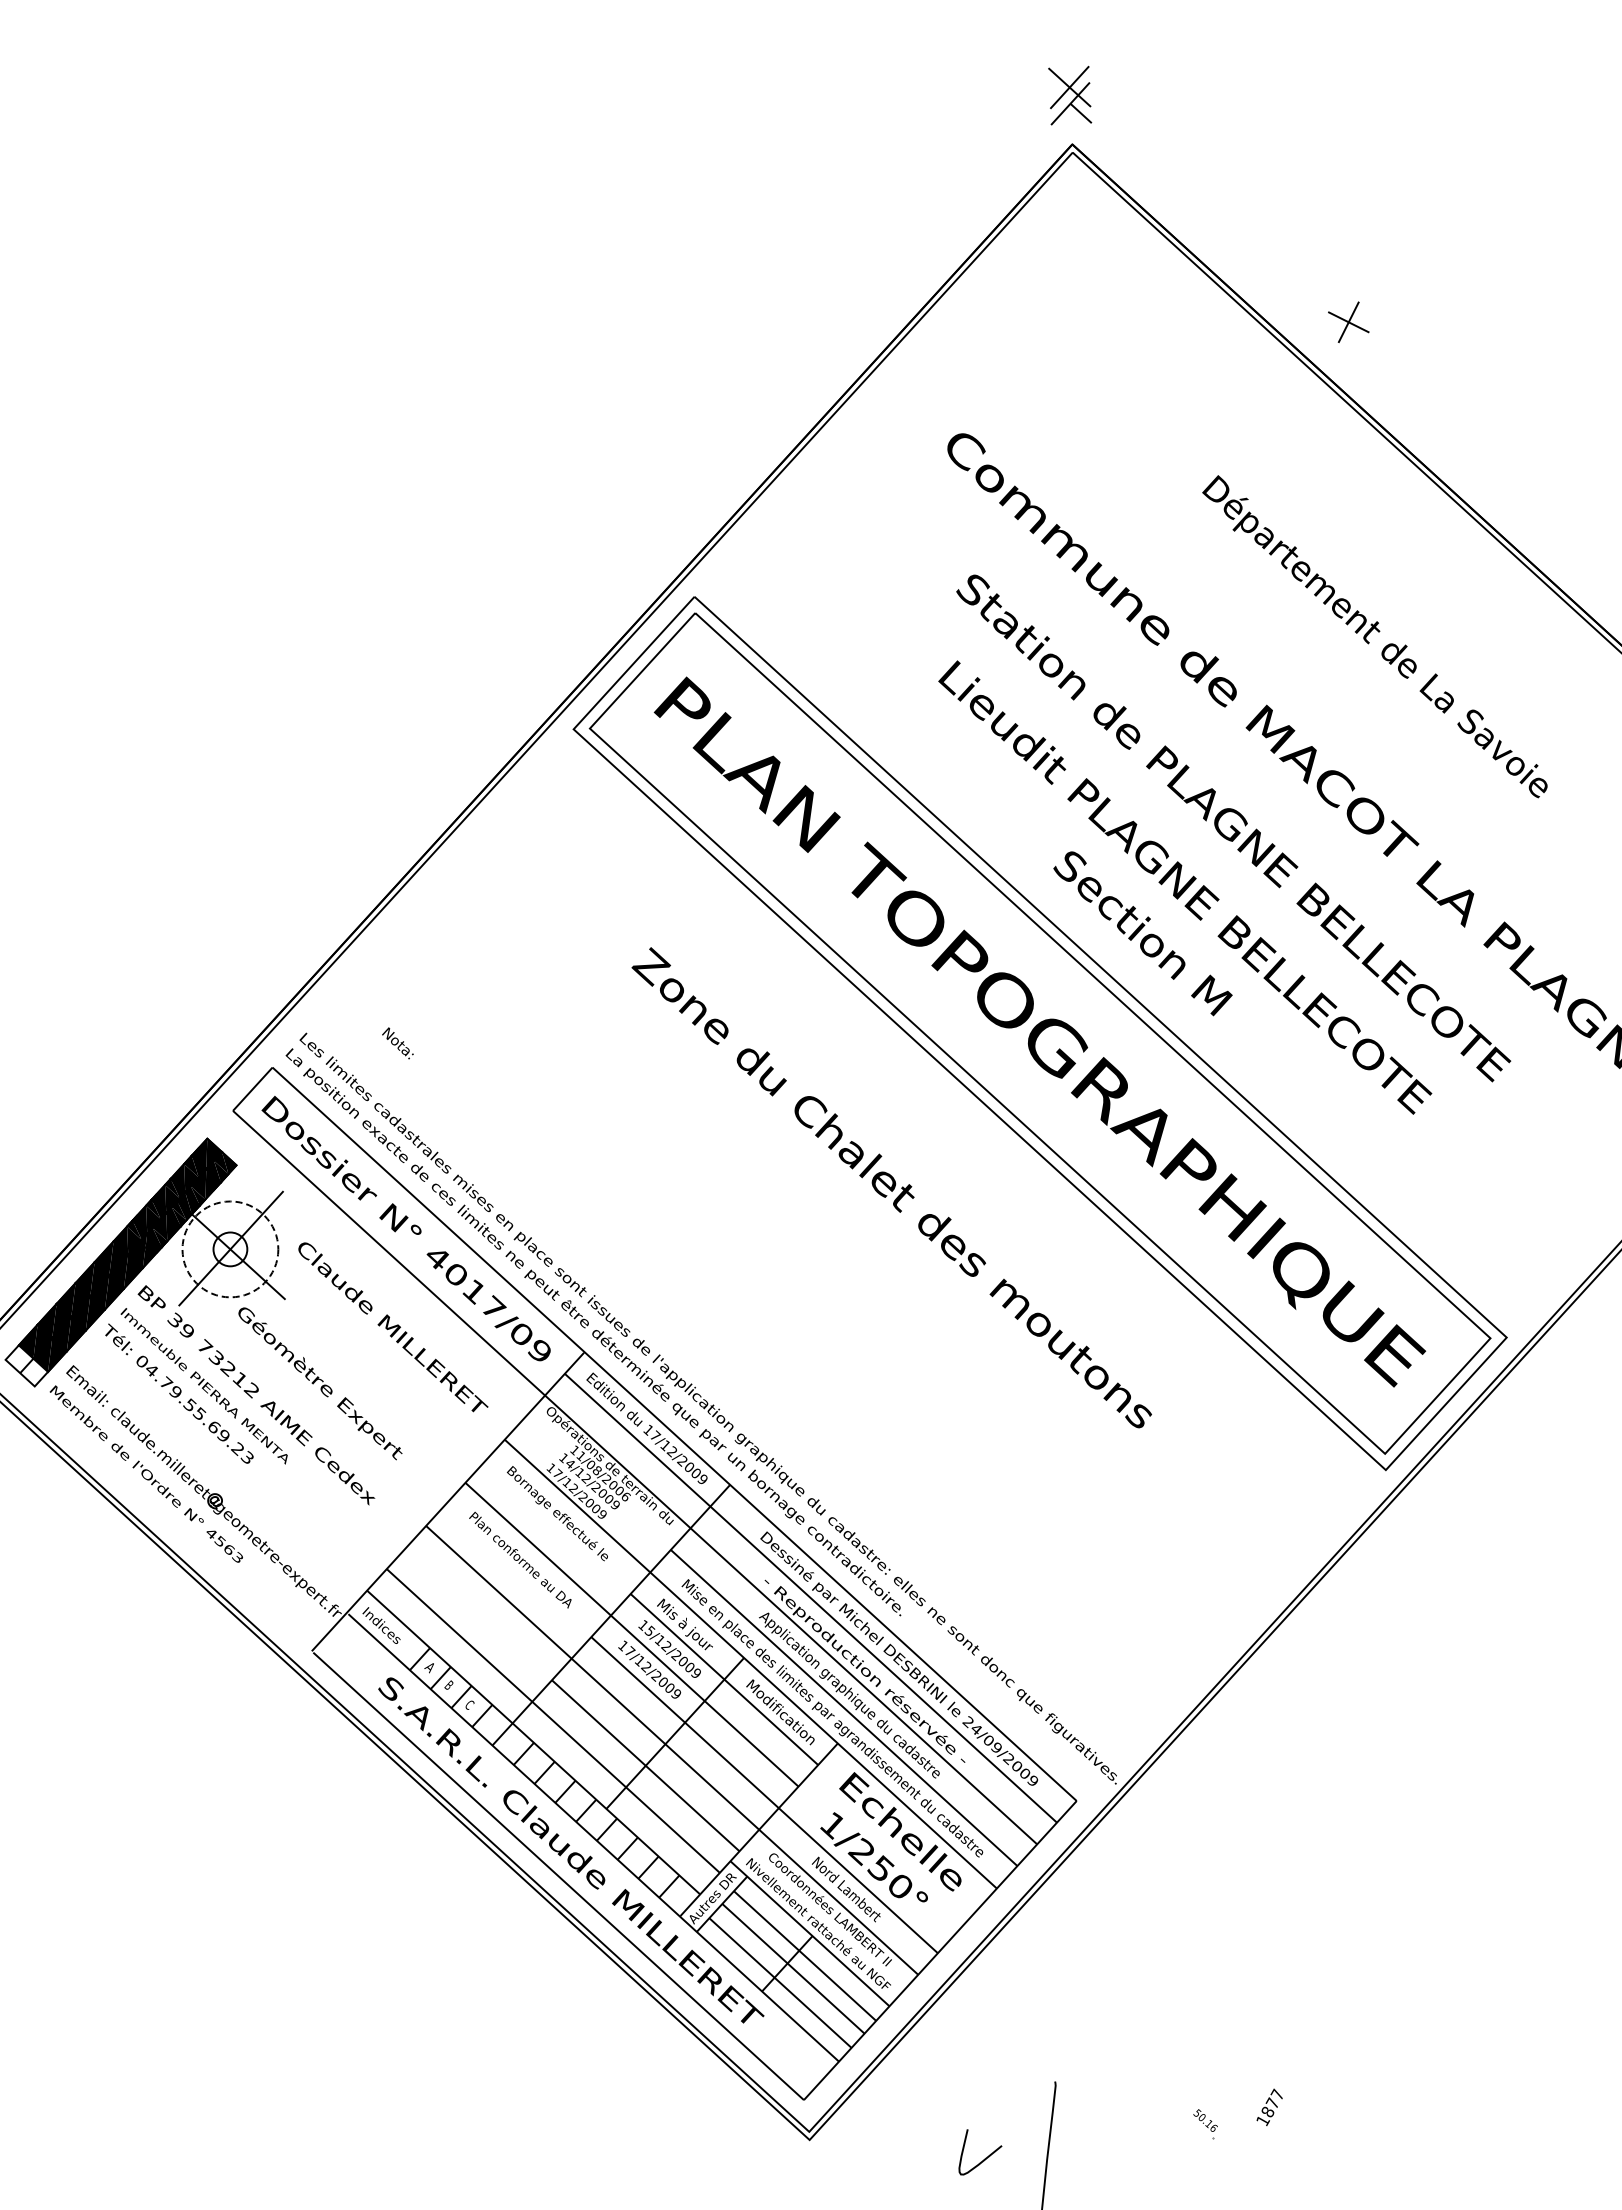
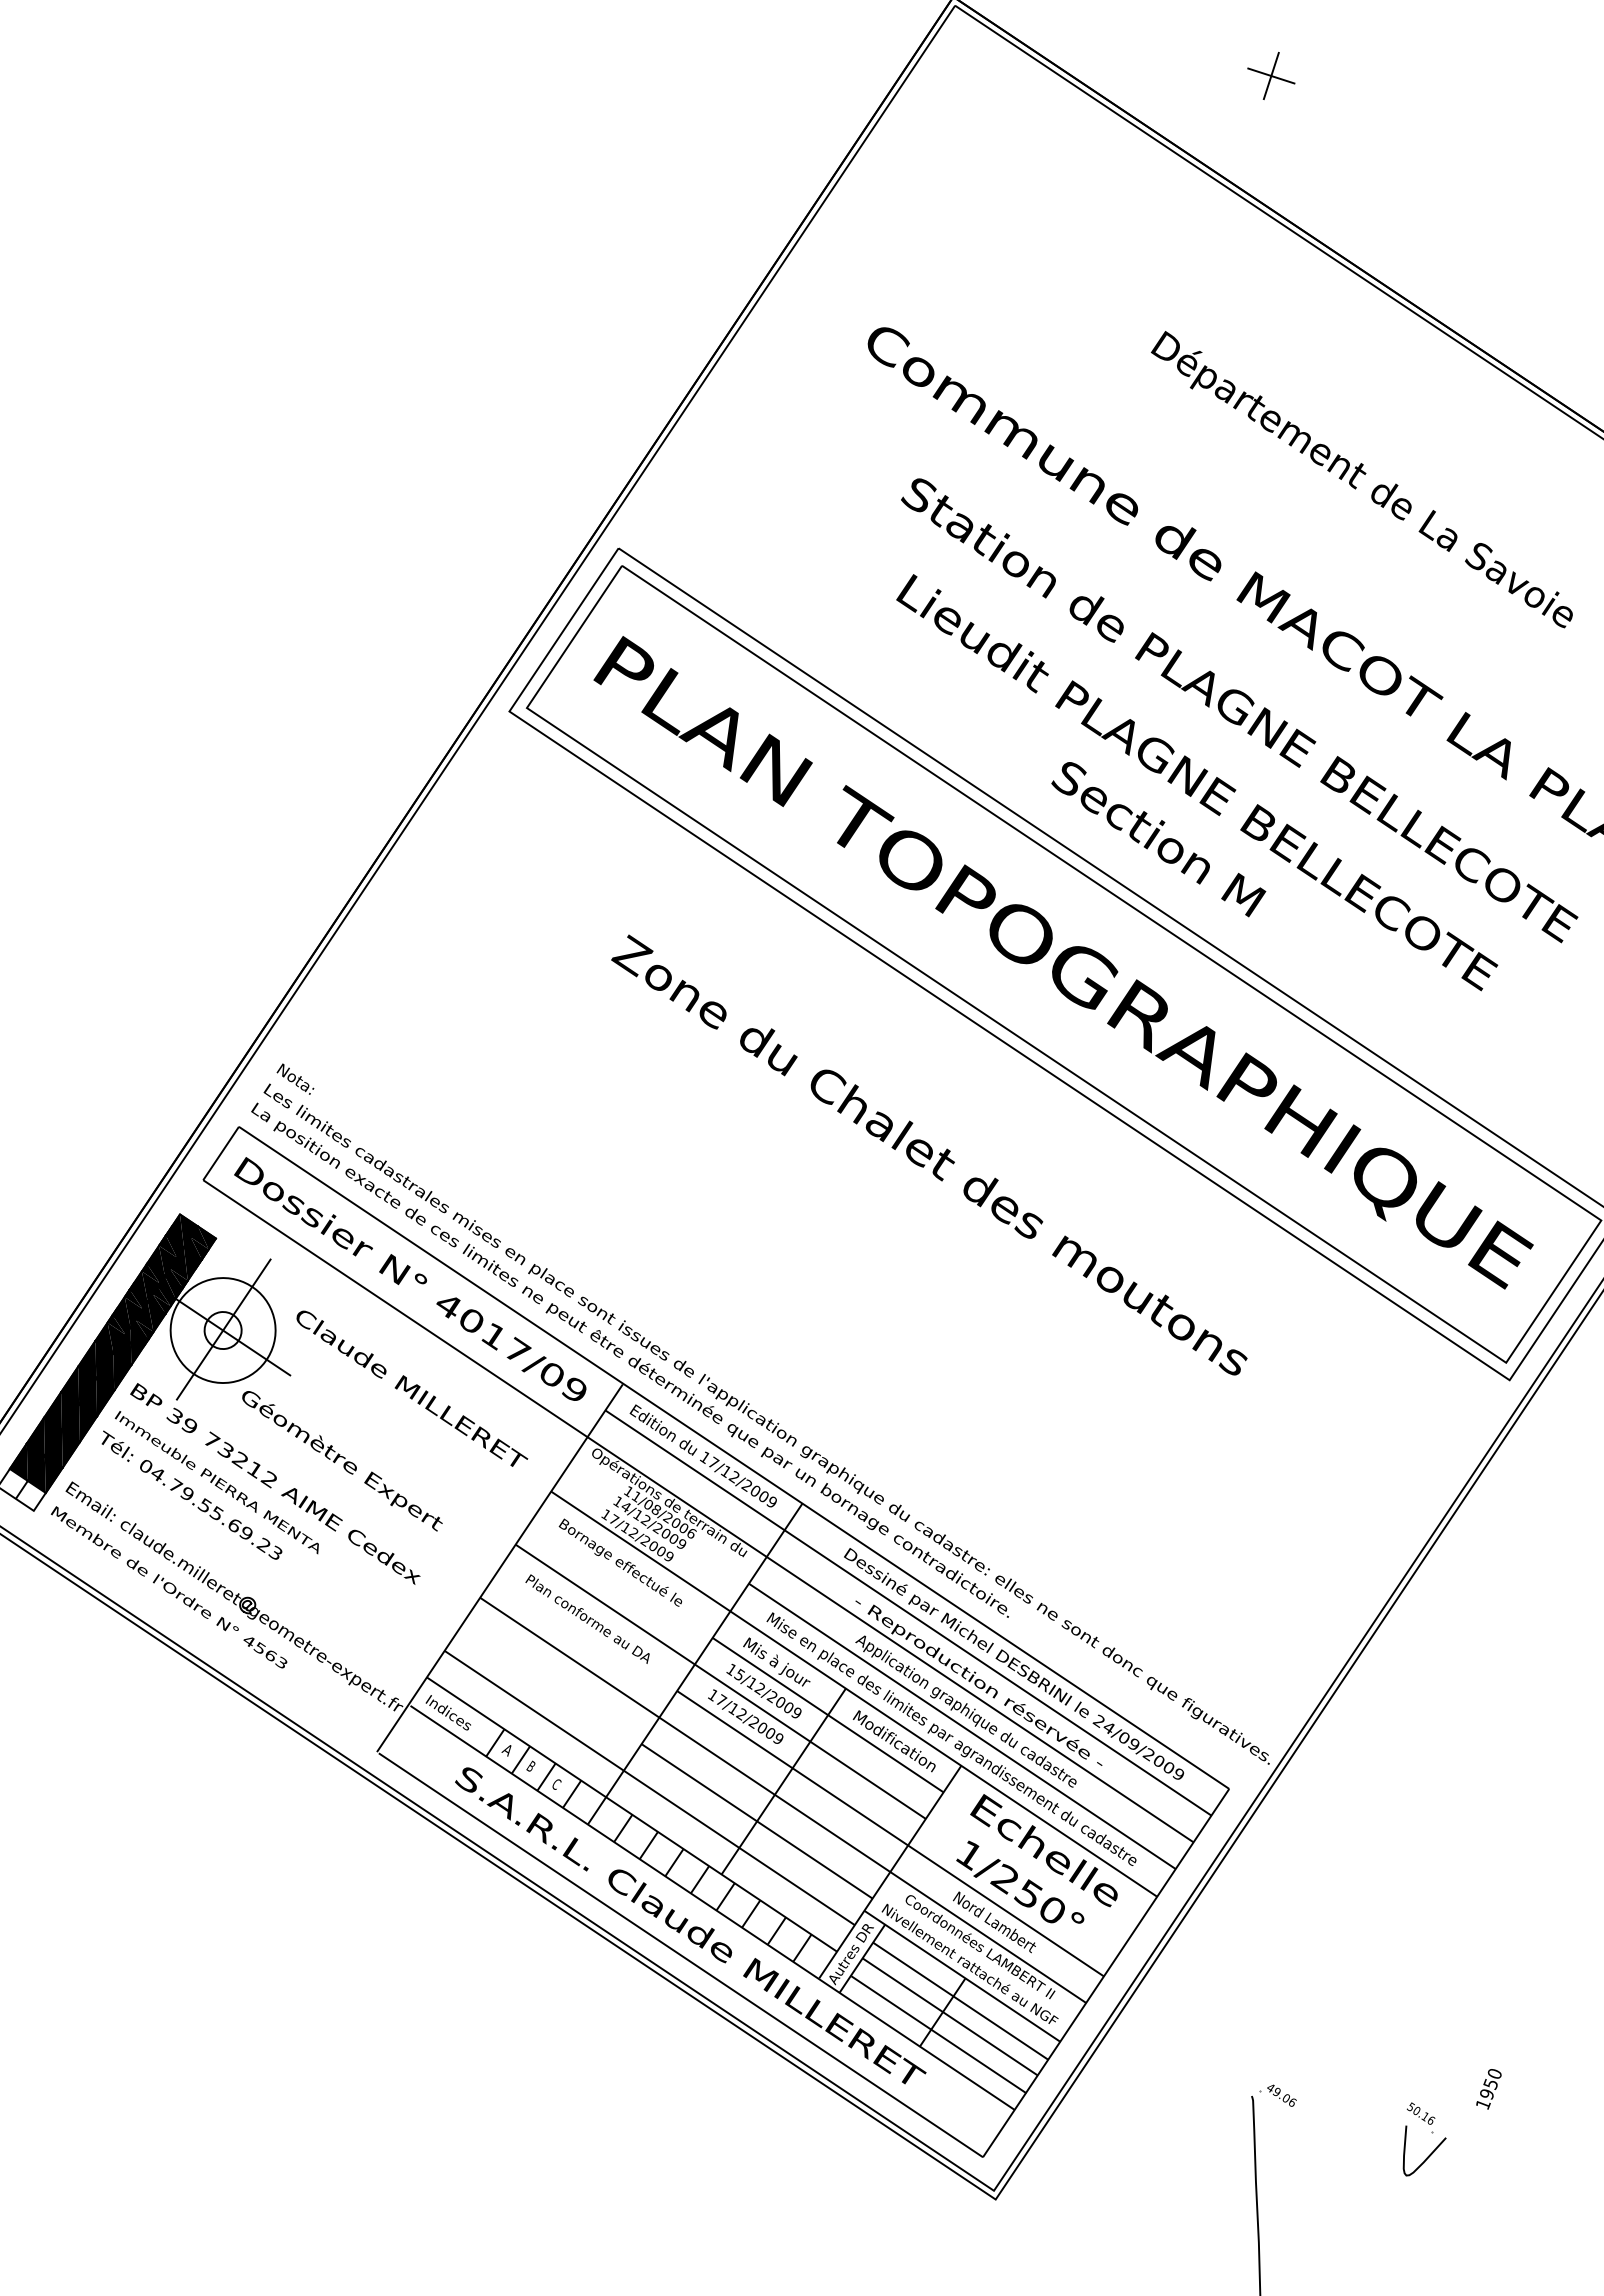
part: (1348, 322) -> (1271, 76), moved
text: (397, 1043) -> (294, 1079), moved
circle: (230, 1249) -> (223, 1330), dashed -> solid
part: (1079, 2085) -> (1278, 2096), added
text: (1273, 2102) -> (1491, 2083), 1877 -> 1950
curve: (985, 2157) -> (1430, 2153), moved

